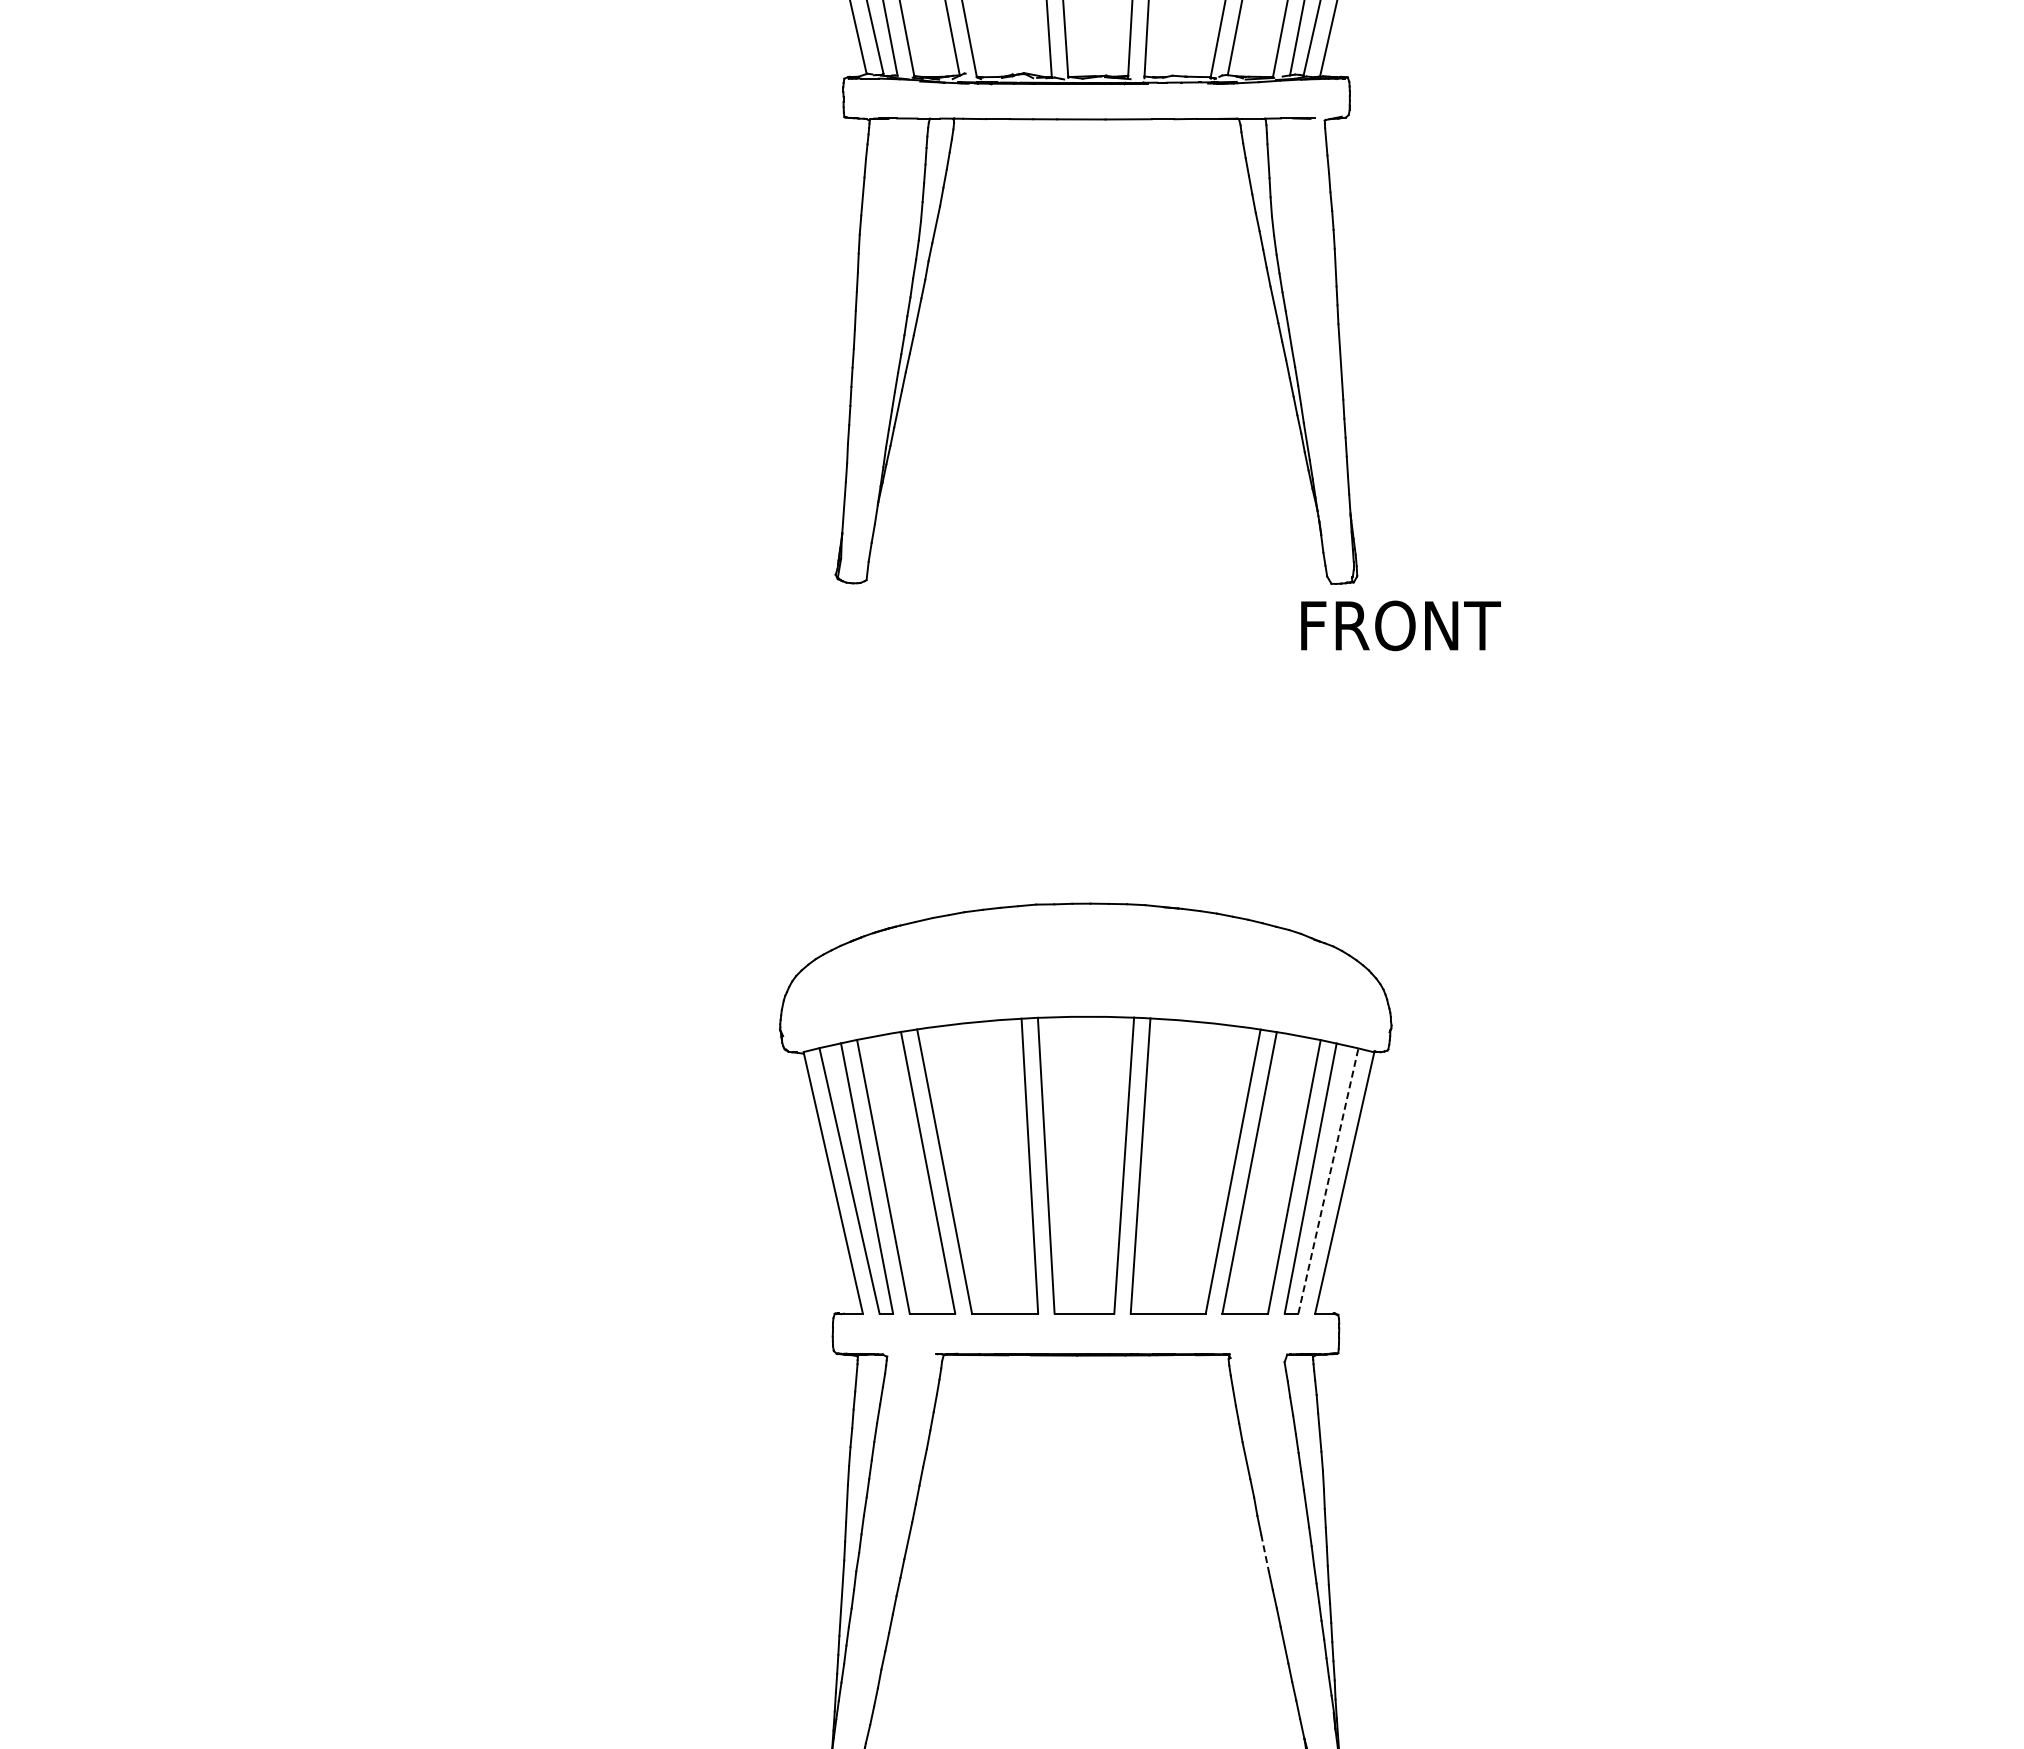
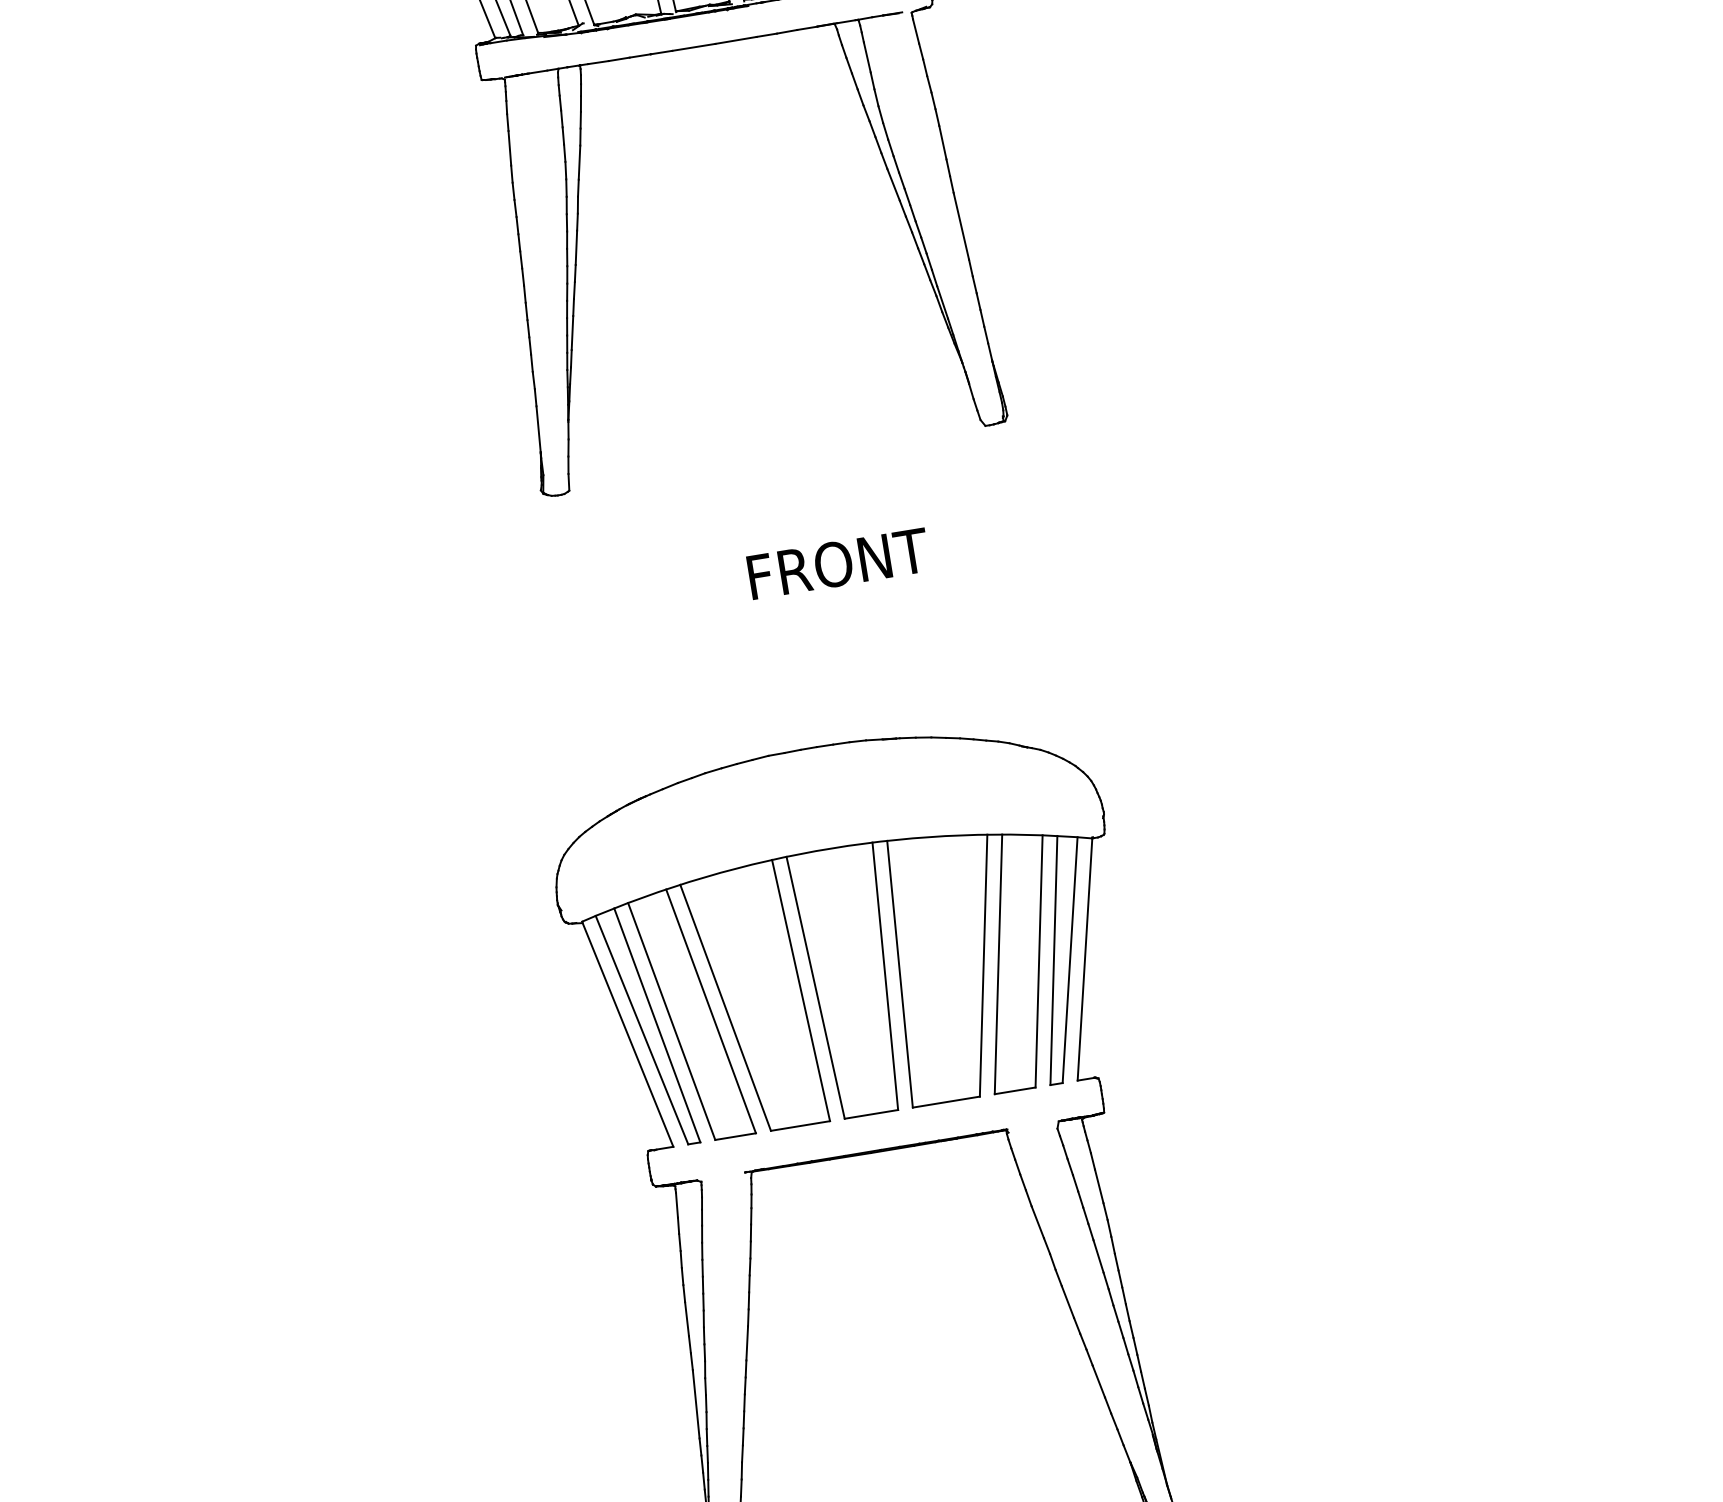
text: (1400, 625) -> (838, 563), moved
line: (1328, 1180) -> (1070, 959), dashed -> solid
line: (1265, 1553) -> (1068, 1302), dashed -> solid

